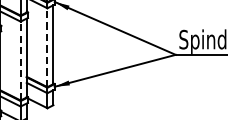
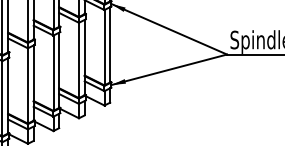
line: (47, 47) -> (104, 47), dashed -> solid
line: (21, 61) -> (79, 60), dashed -> solid

